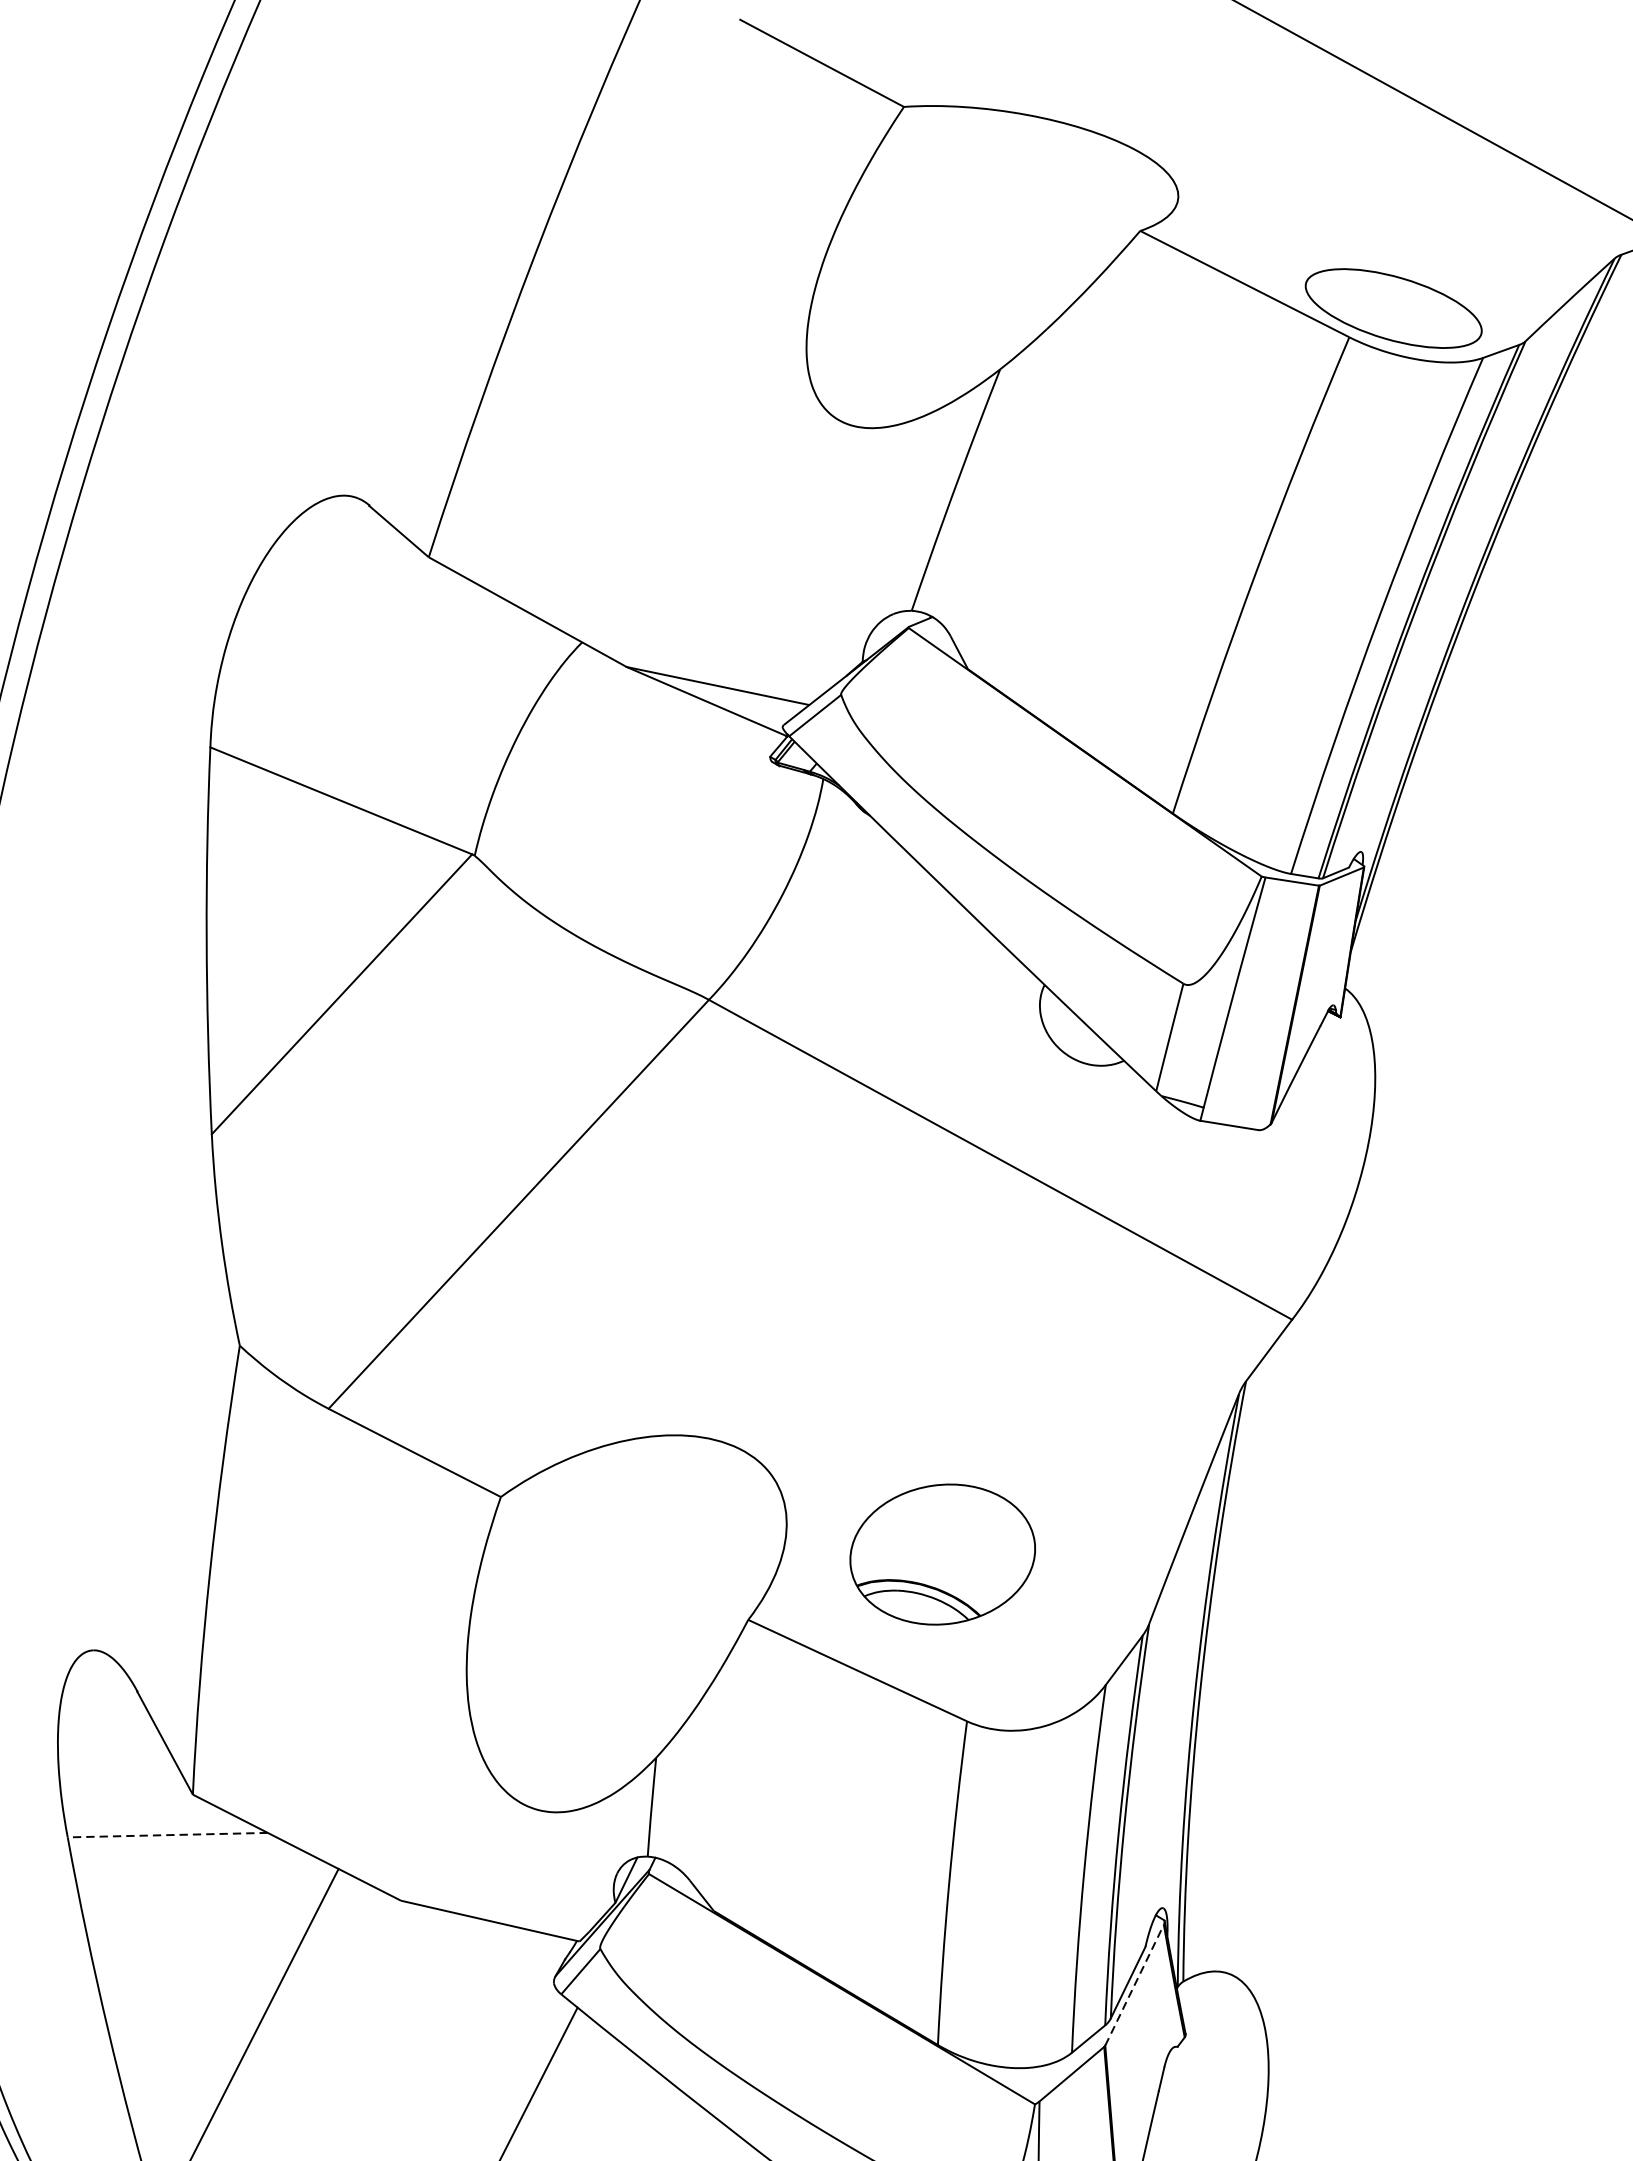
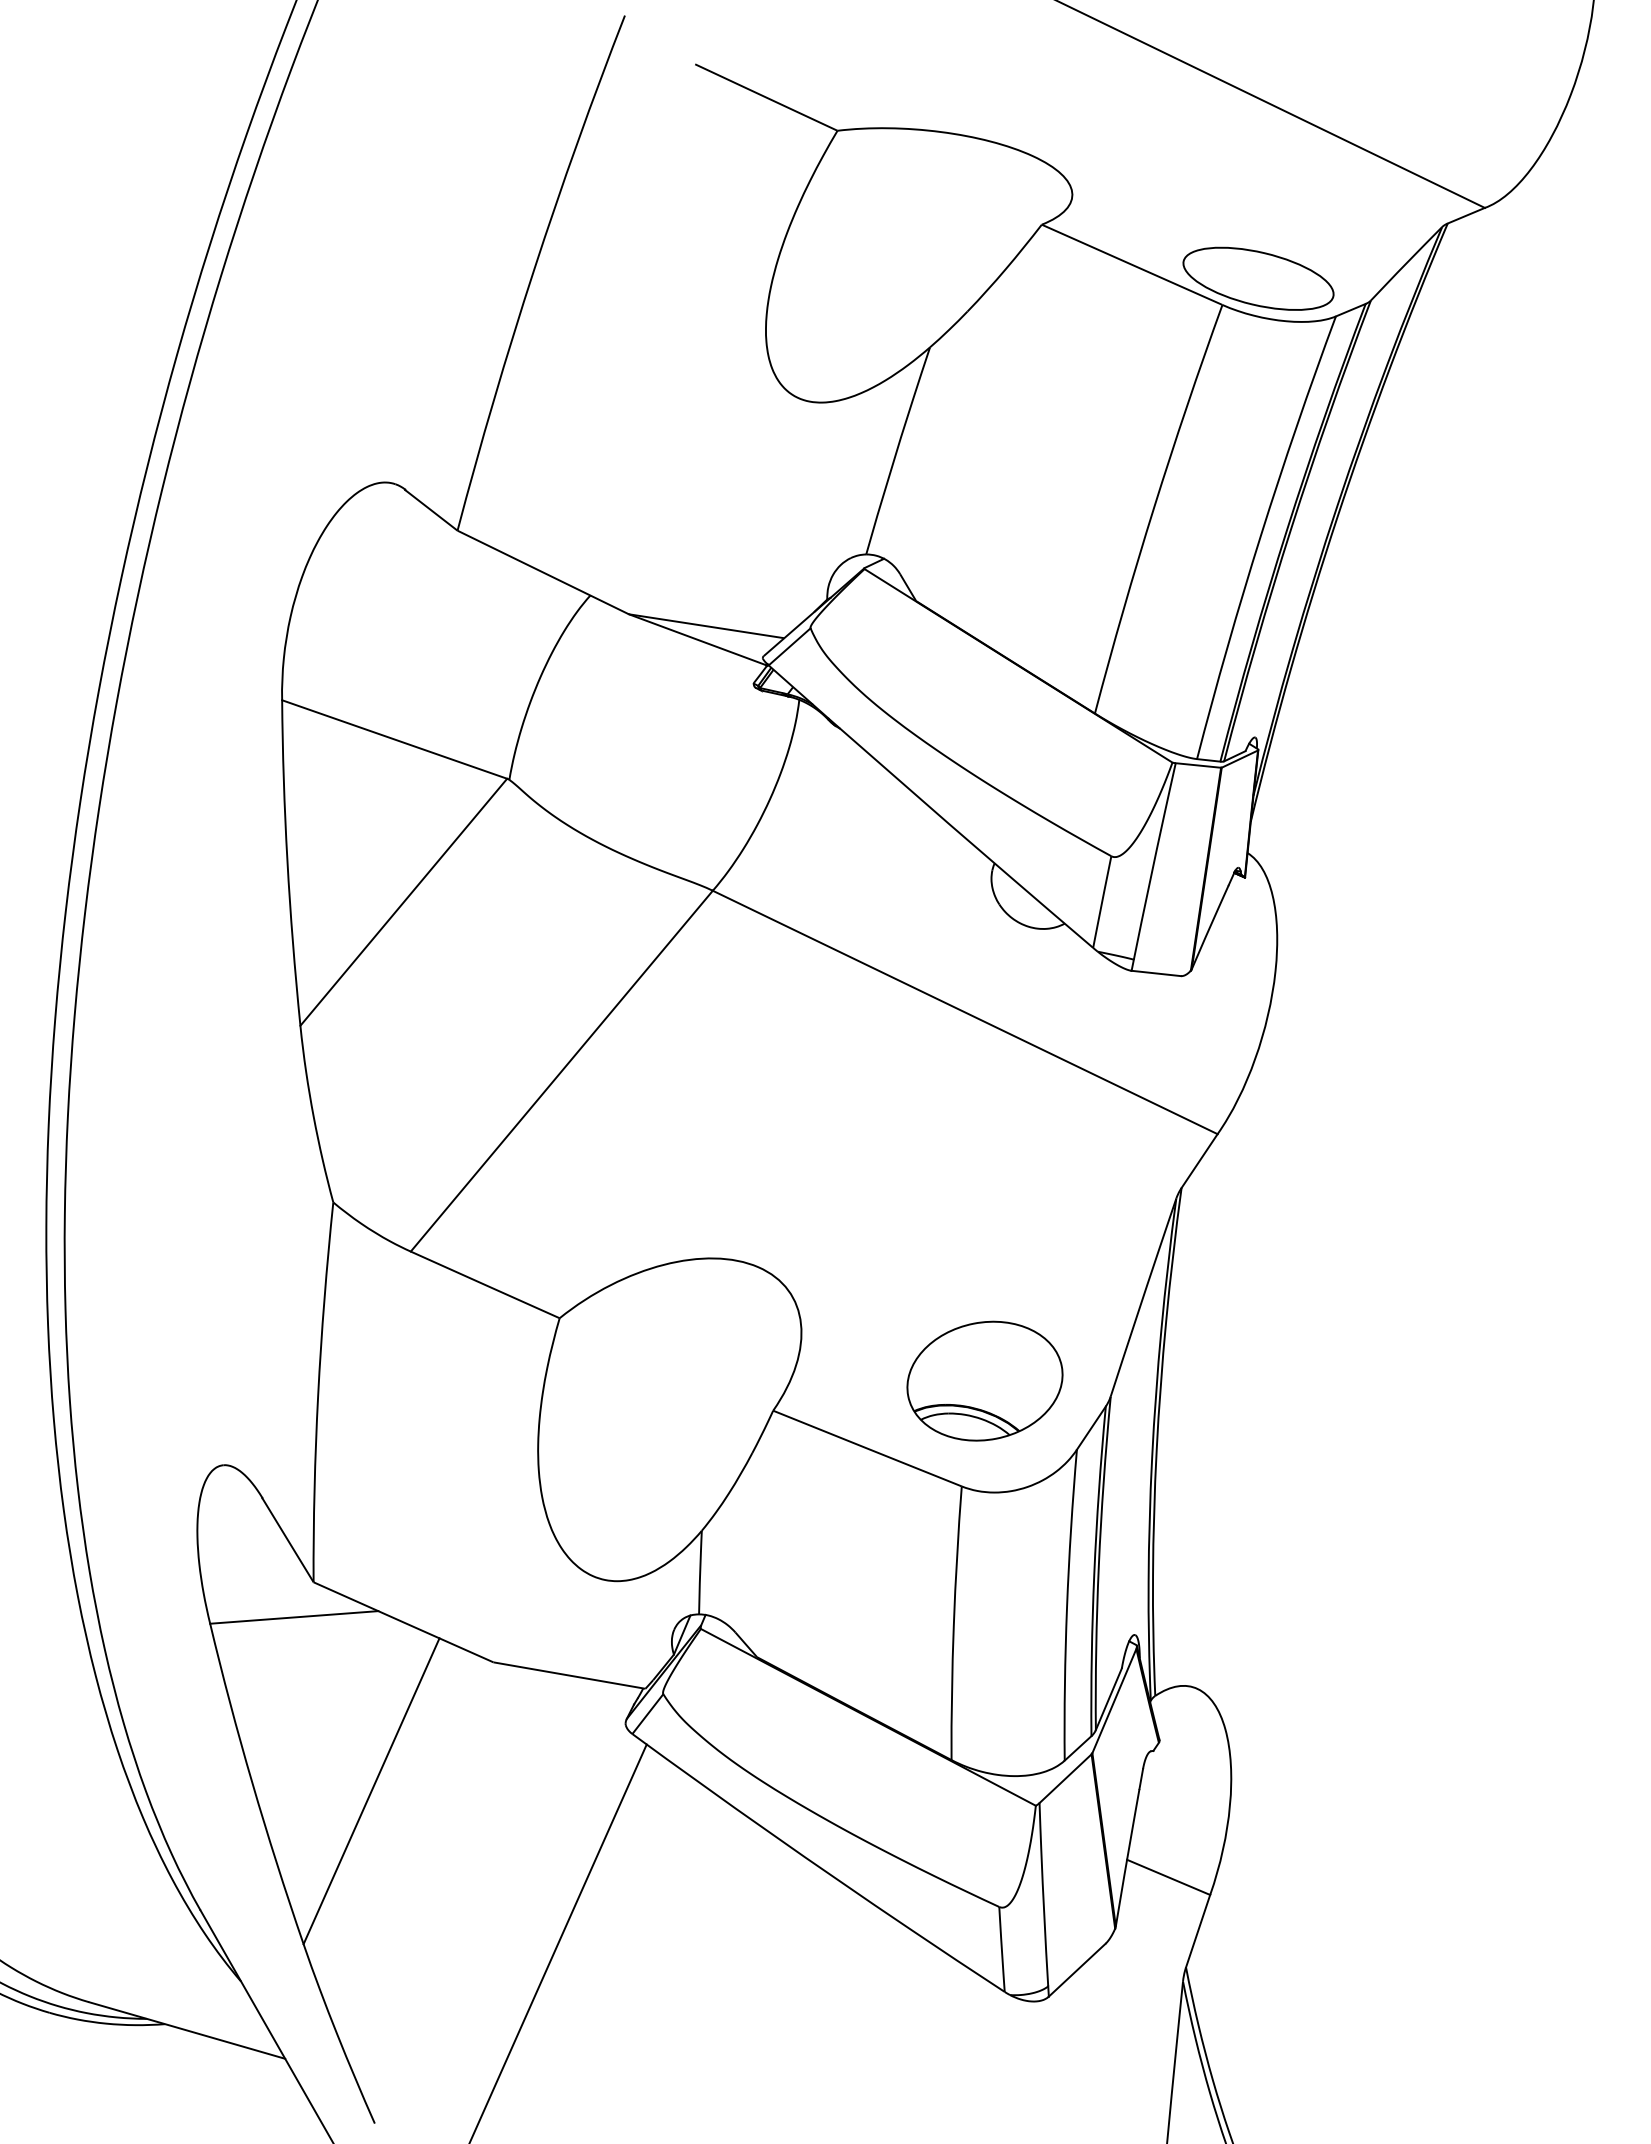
part: (942, 1553) -> (984, 1380), moved
line: (166, 1835) -> (293, 1617), dashed -> solid
line: (1134, 1985) -> (1114, 1701), dashed -> solid

